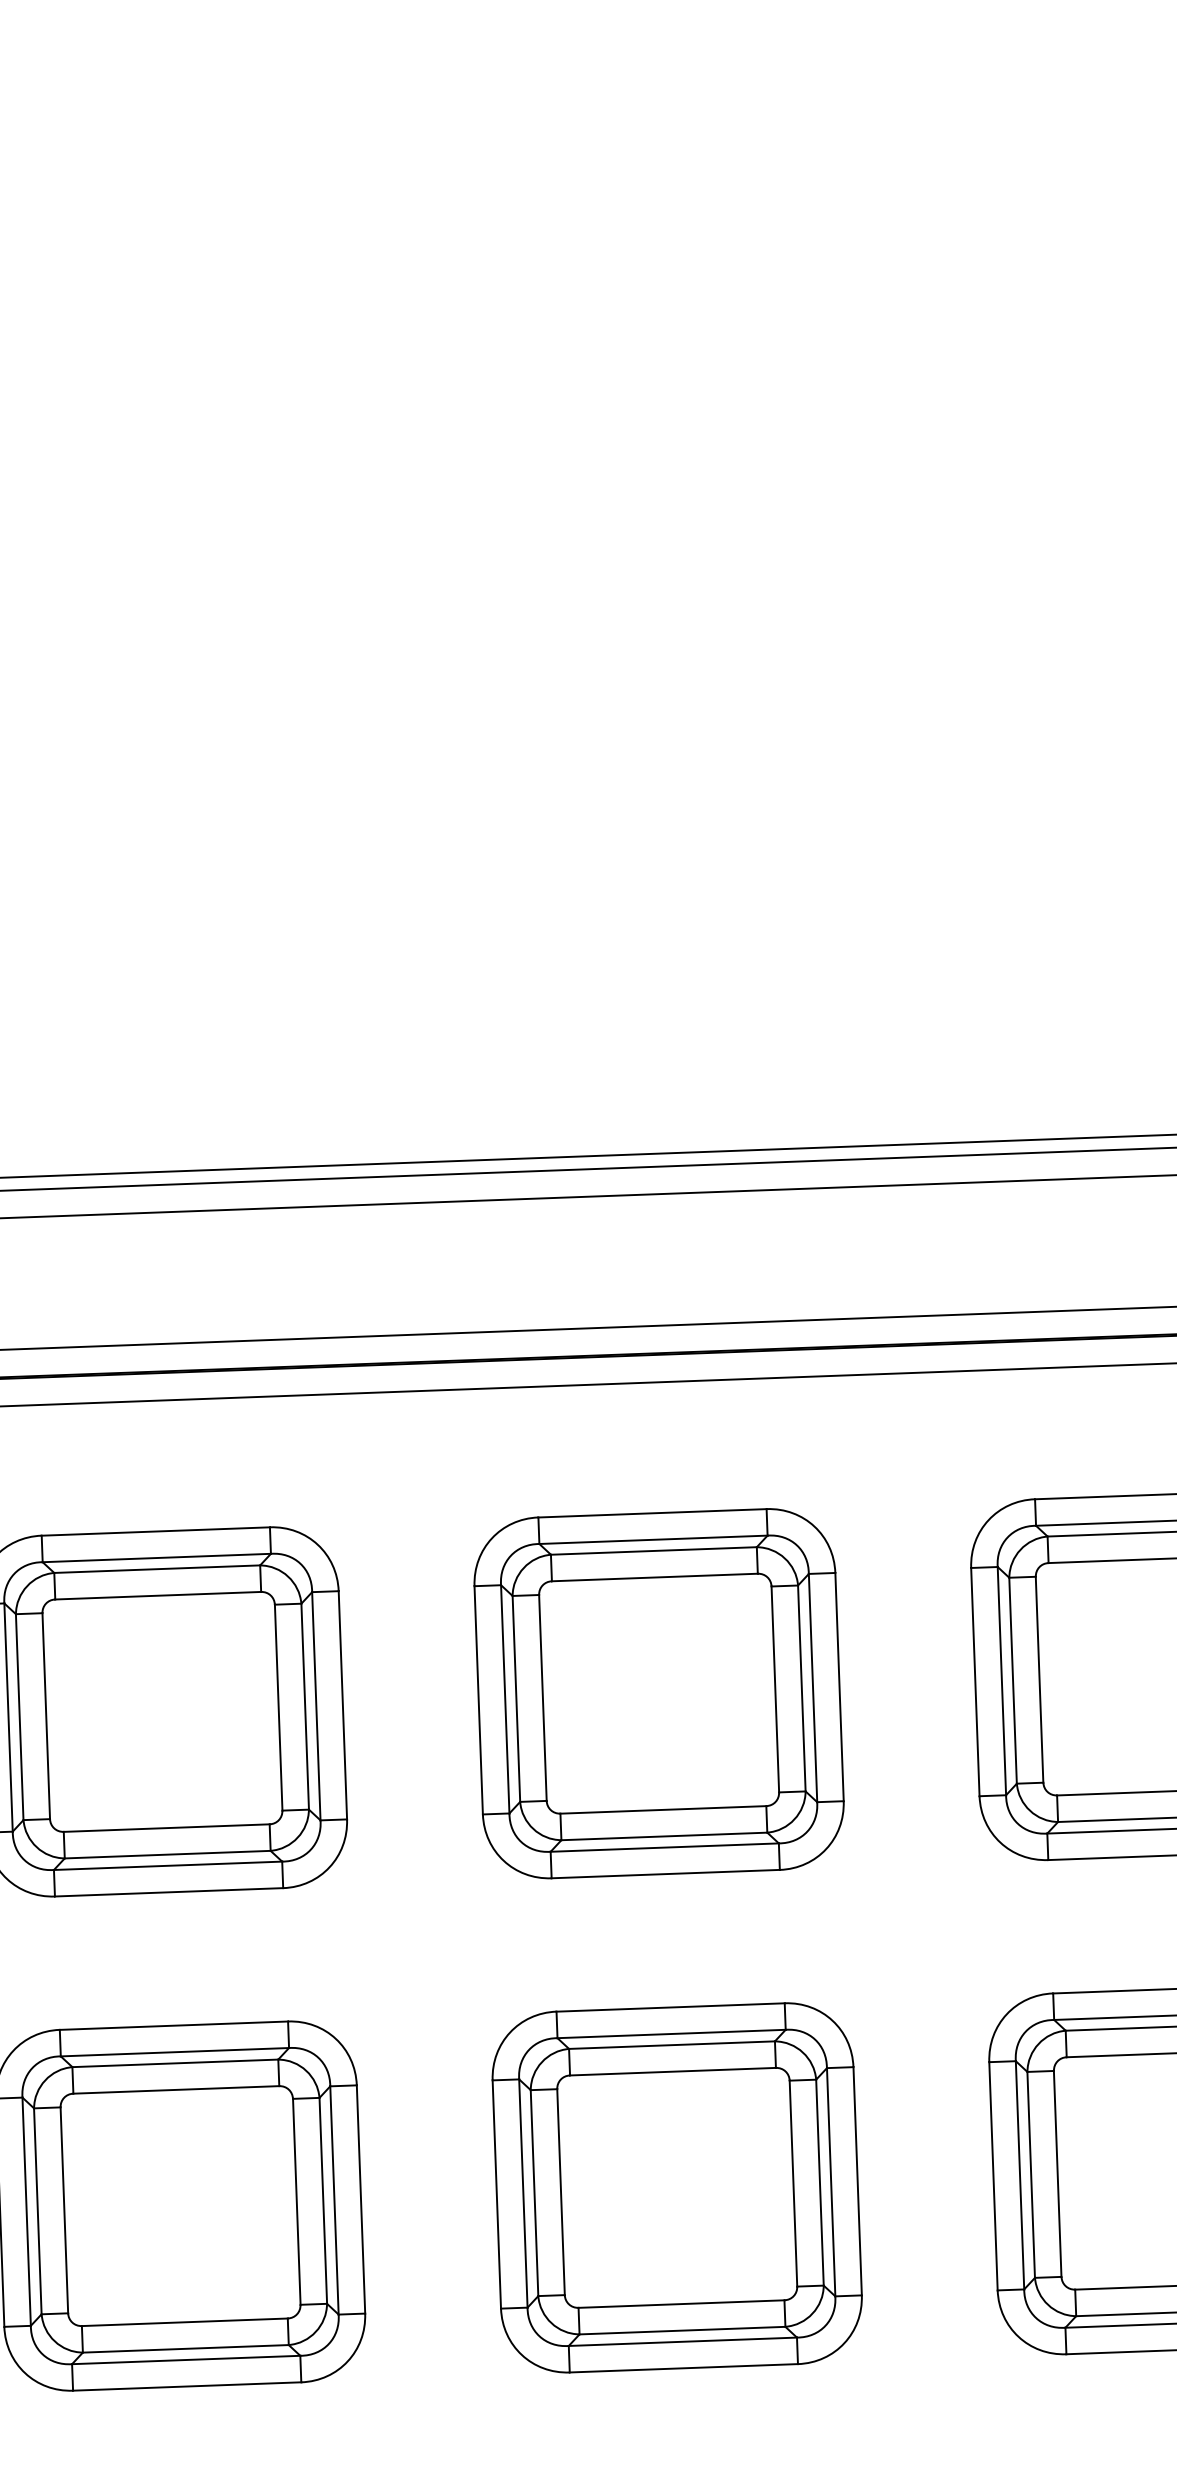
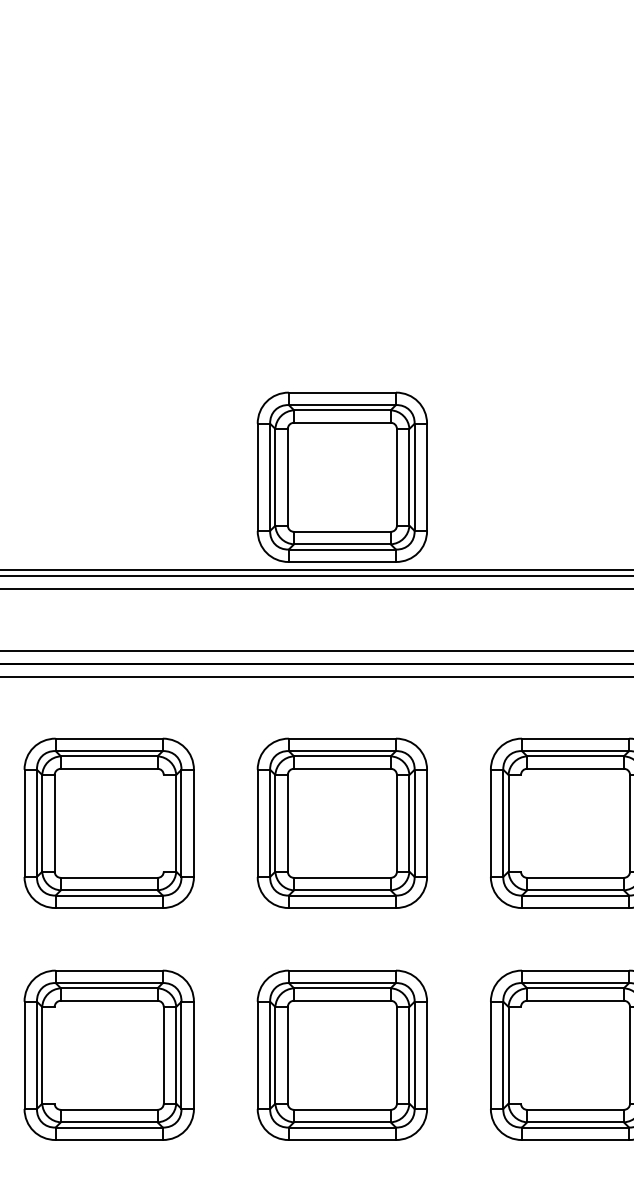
part: (630, 954) -> (341, 476), added
line: (1038, 1680) -> (520, 823), removed
line: (278, 1708) -> (163, 823), removed
line: (1056, 2172) -> (520, 1054), removed
line: (63, 2208) -> (54, 1054), removed

